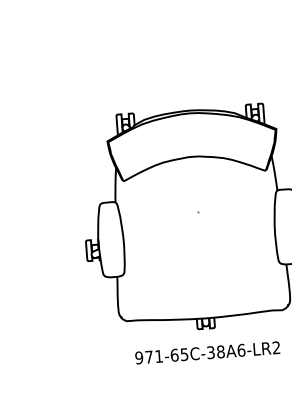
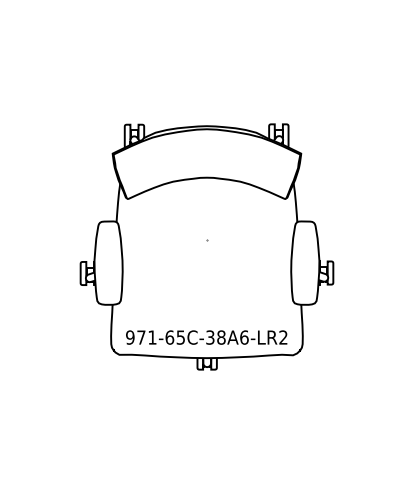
text: (207, 352) -> (206, 337), moved

